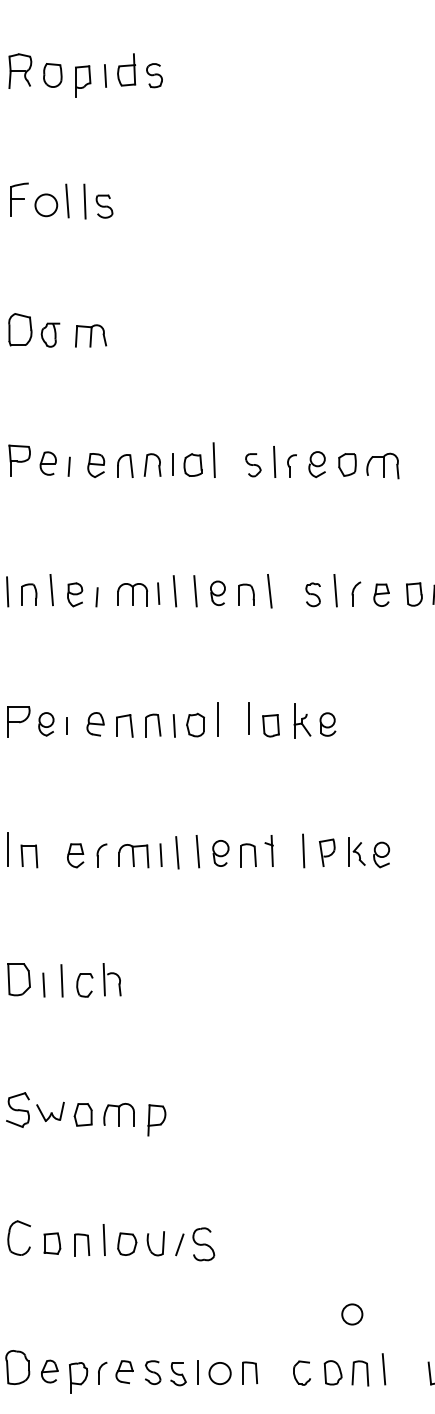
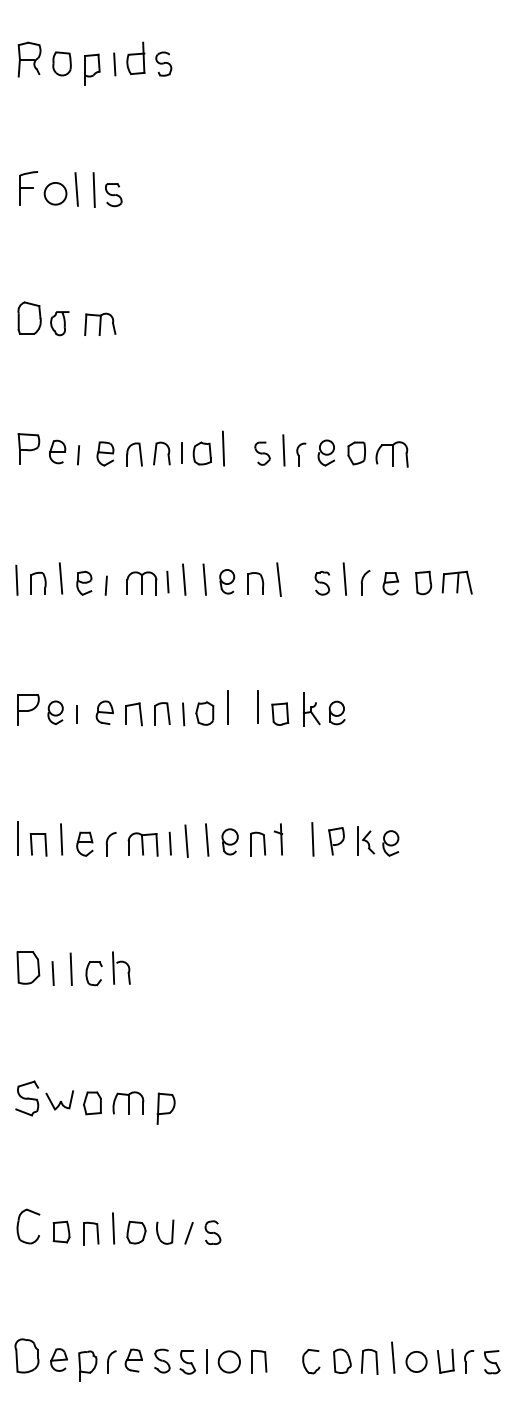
line: (52, 851) -> (61, 839), added
part: (203, 1244) -> (212, 1232), size x0.71
circle: (352, 1314) -> (416, 1361), moved

